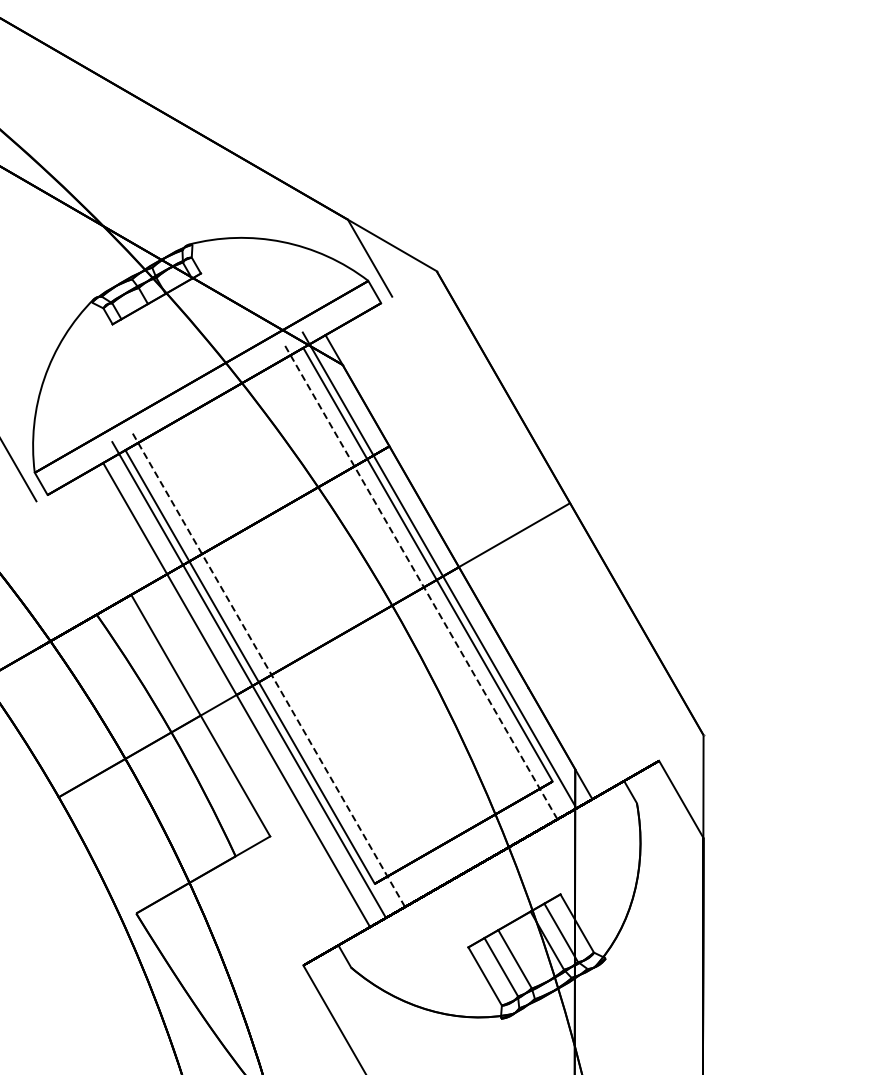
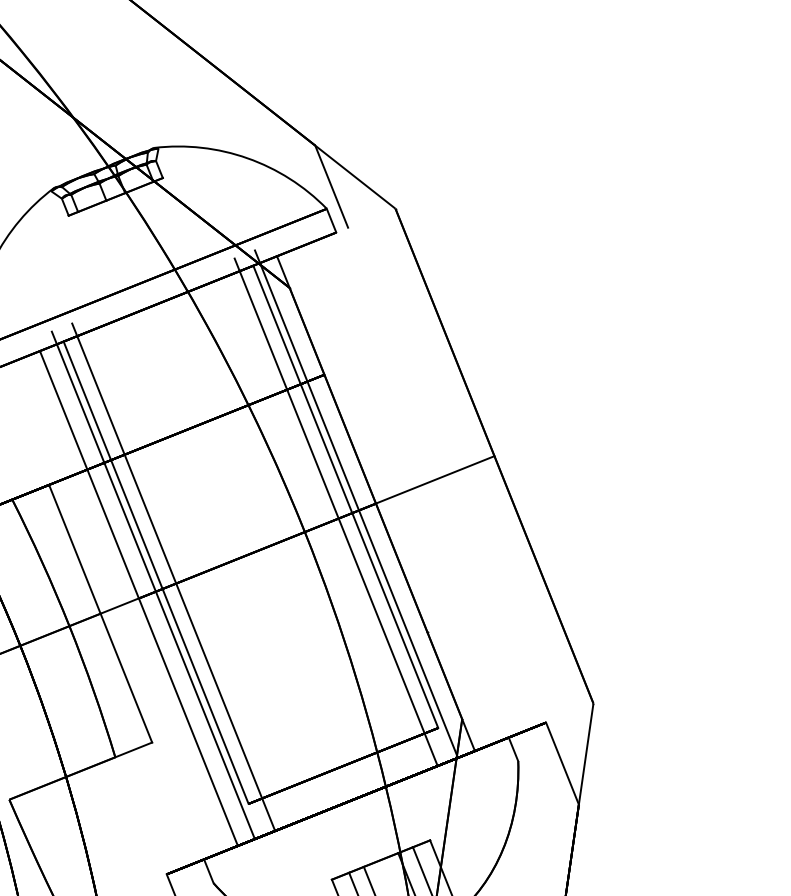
line: (420, 580) -> (336, 511), dashed -> solid
line: (267, 668) -> (173, 576), dashed -> solid

